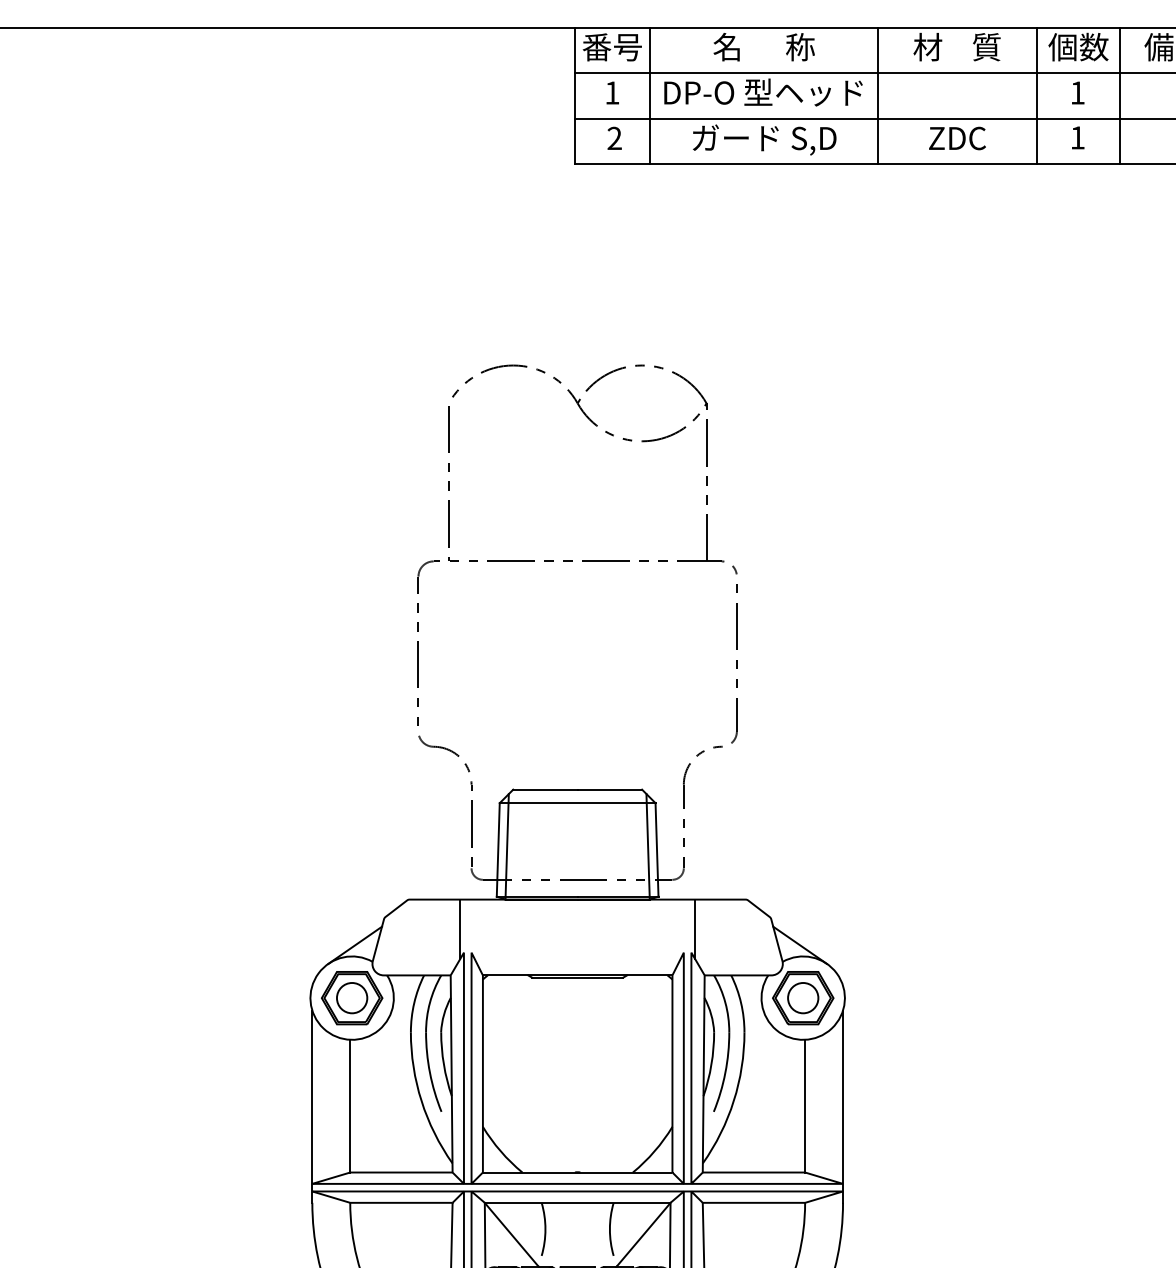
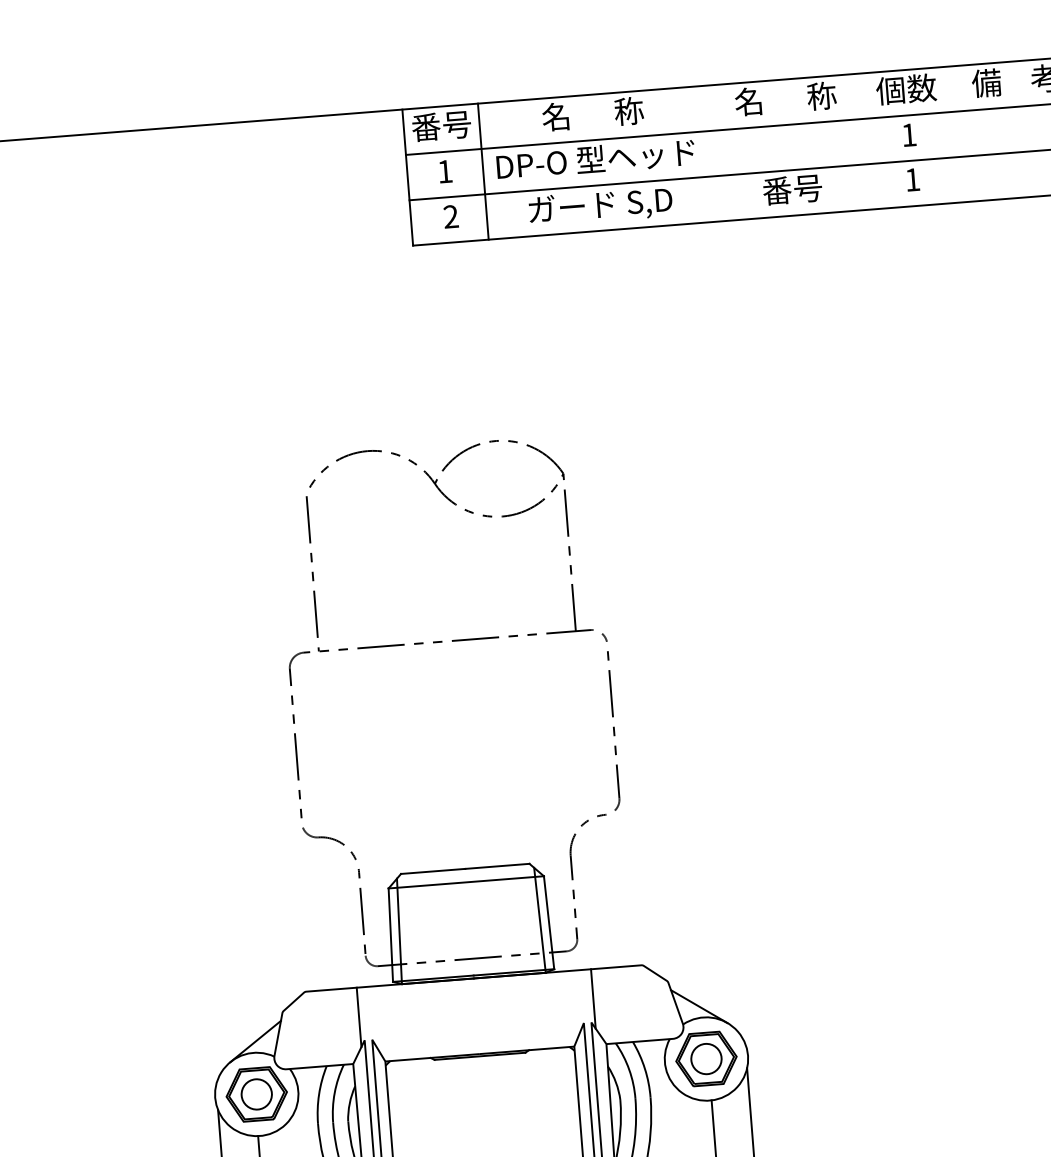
text: (957, 46) -> (785, 98), 材    質 -> 名      称
line: (877, 95) -> (709, 153), removed
line: (1037, 95) -> (869, 140), removed
line: (1120, 95) -> (951, 134), removed
text: (956, 138) -> (791, 190), ZDC -> 番号

